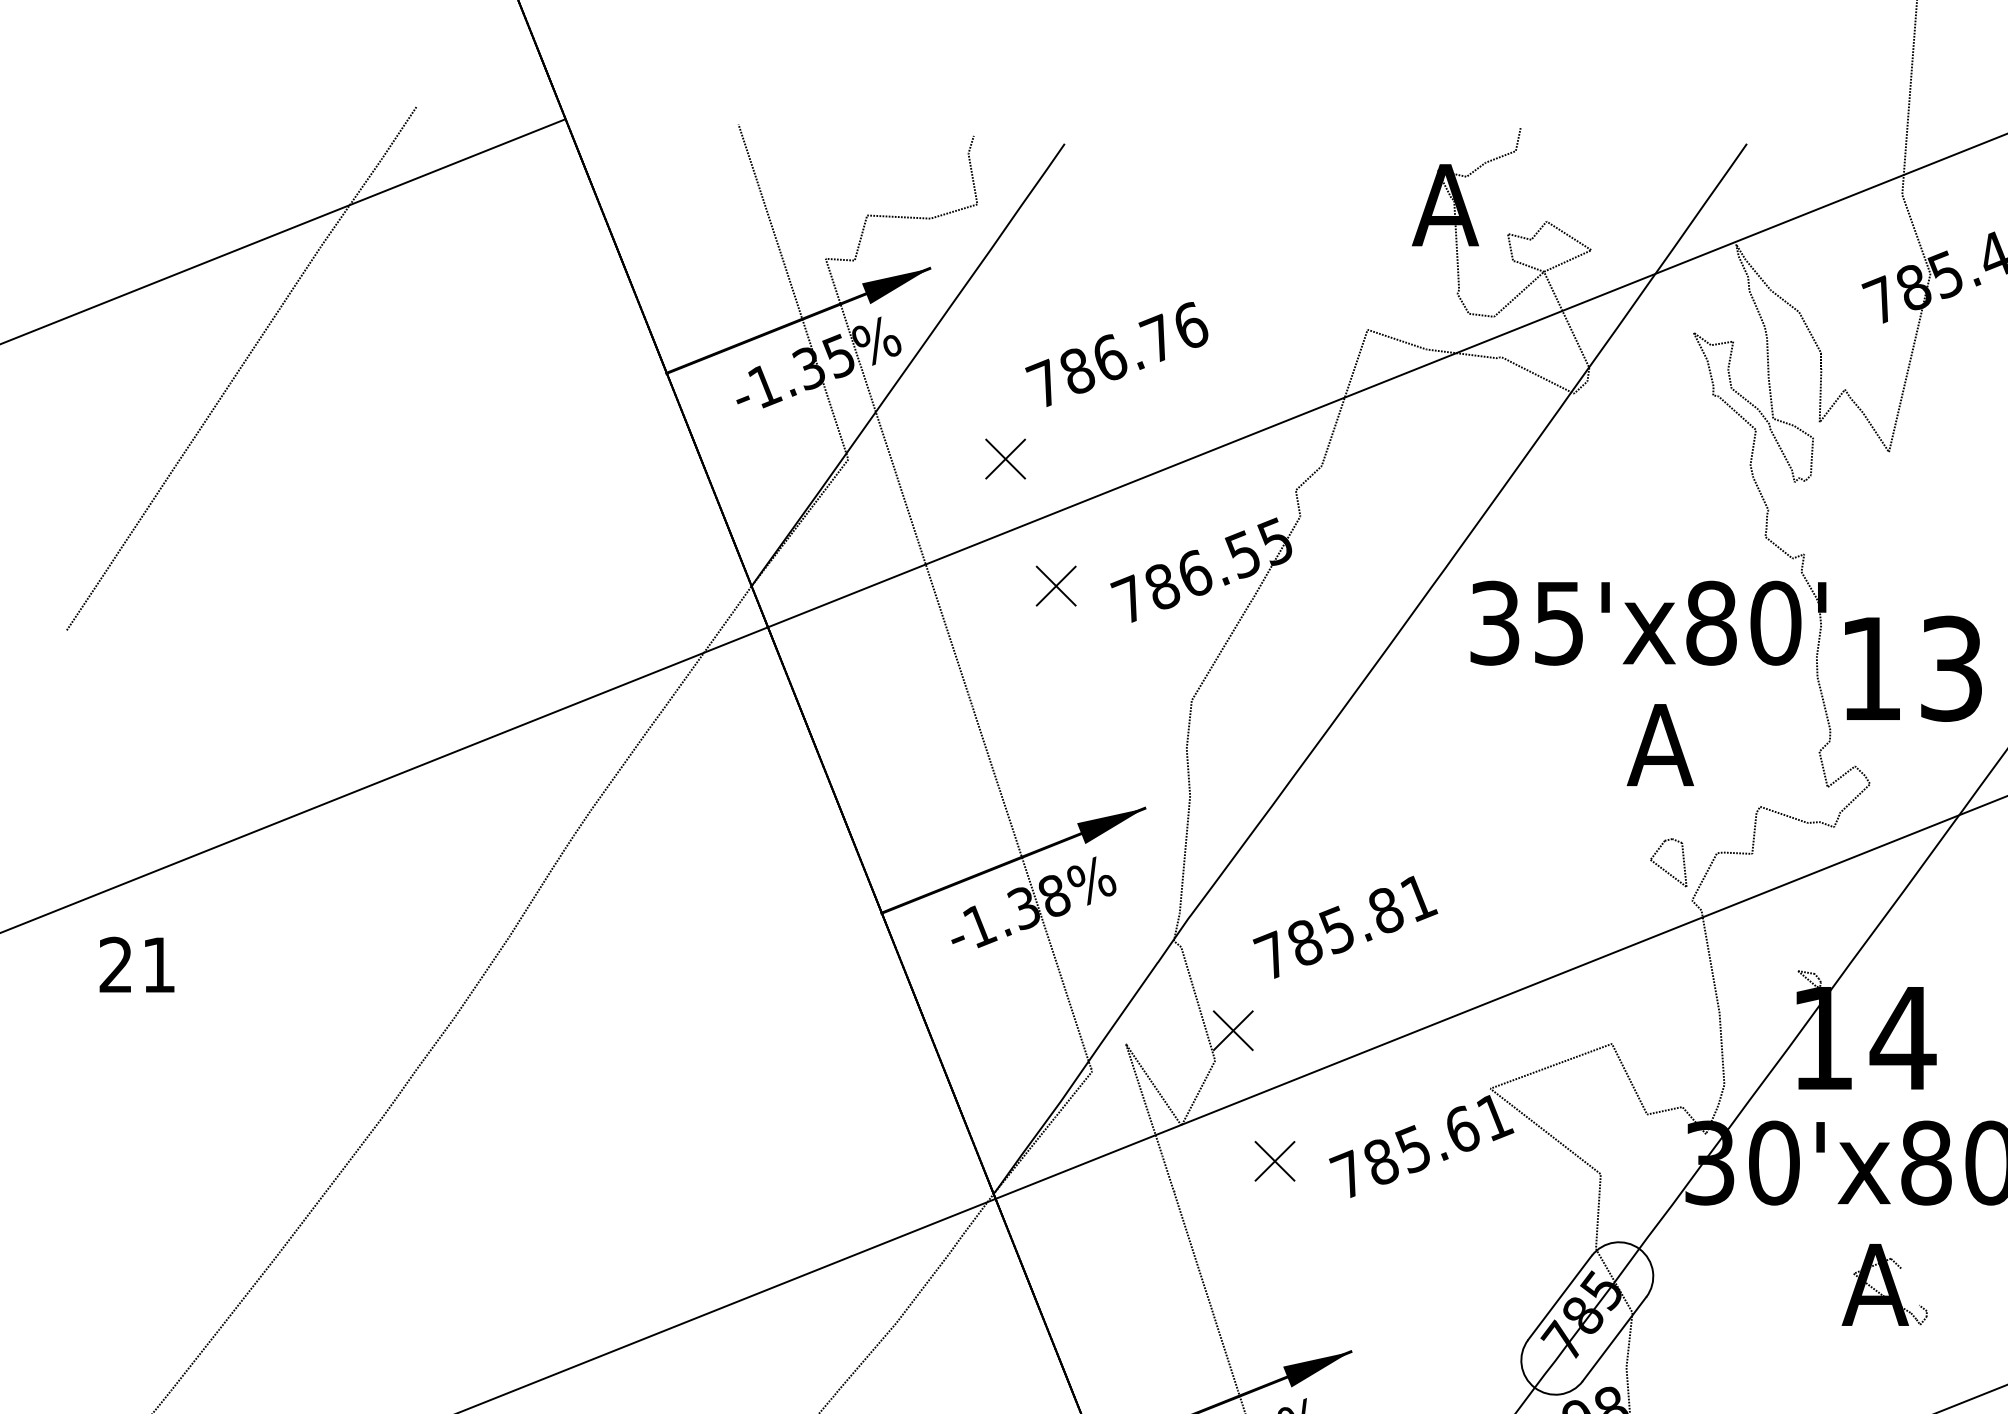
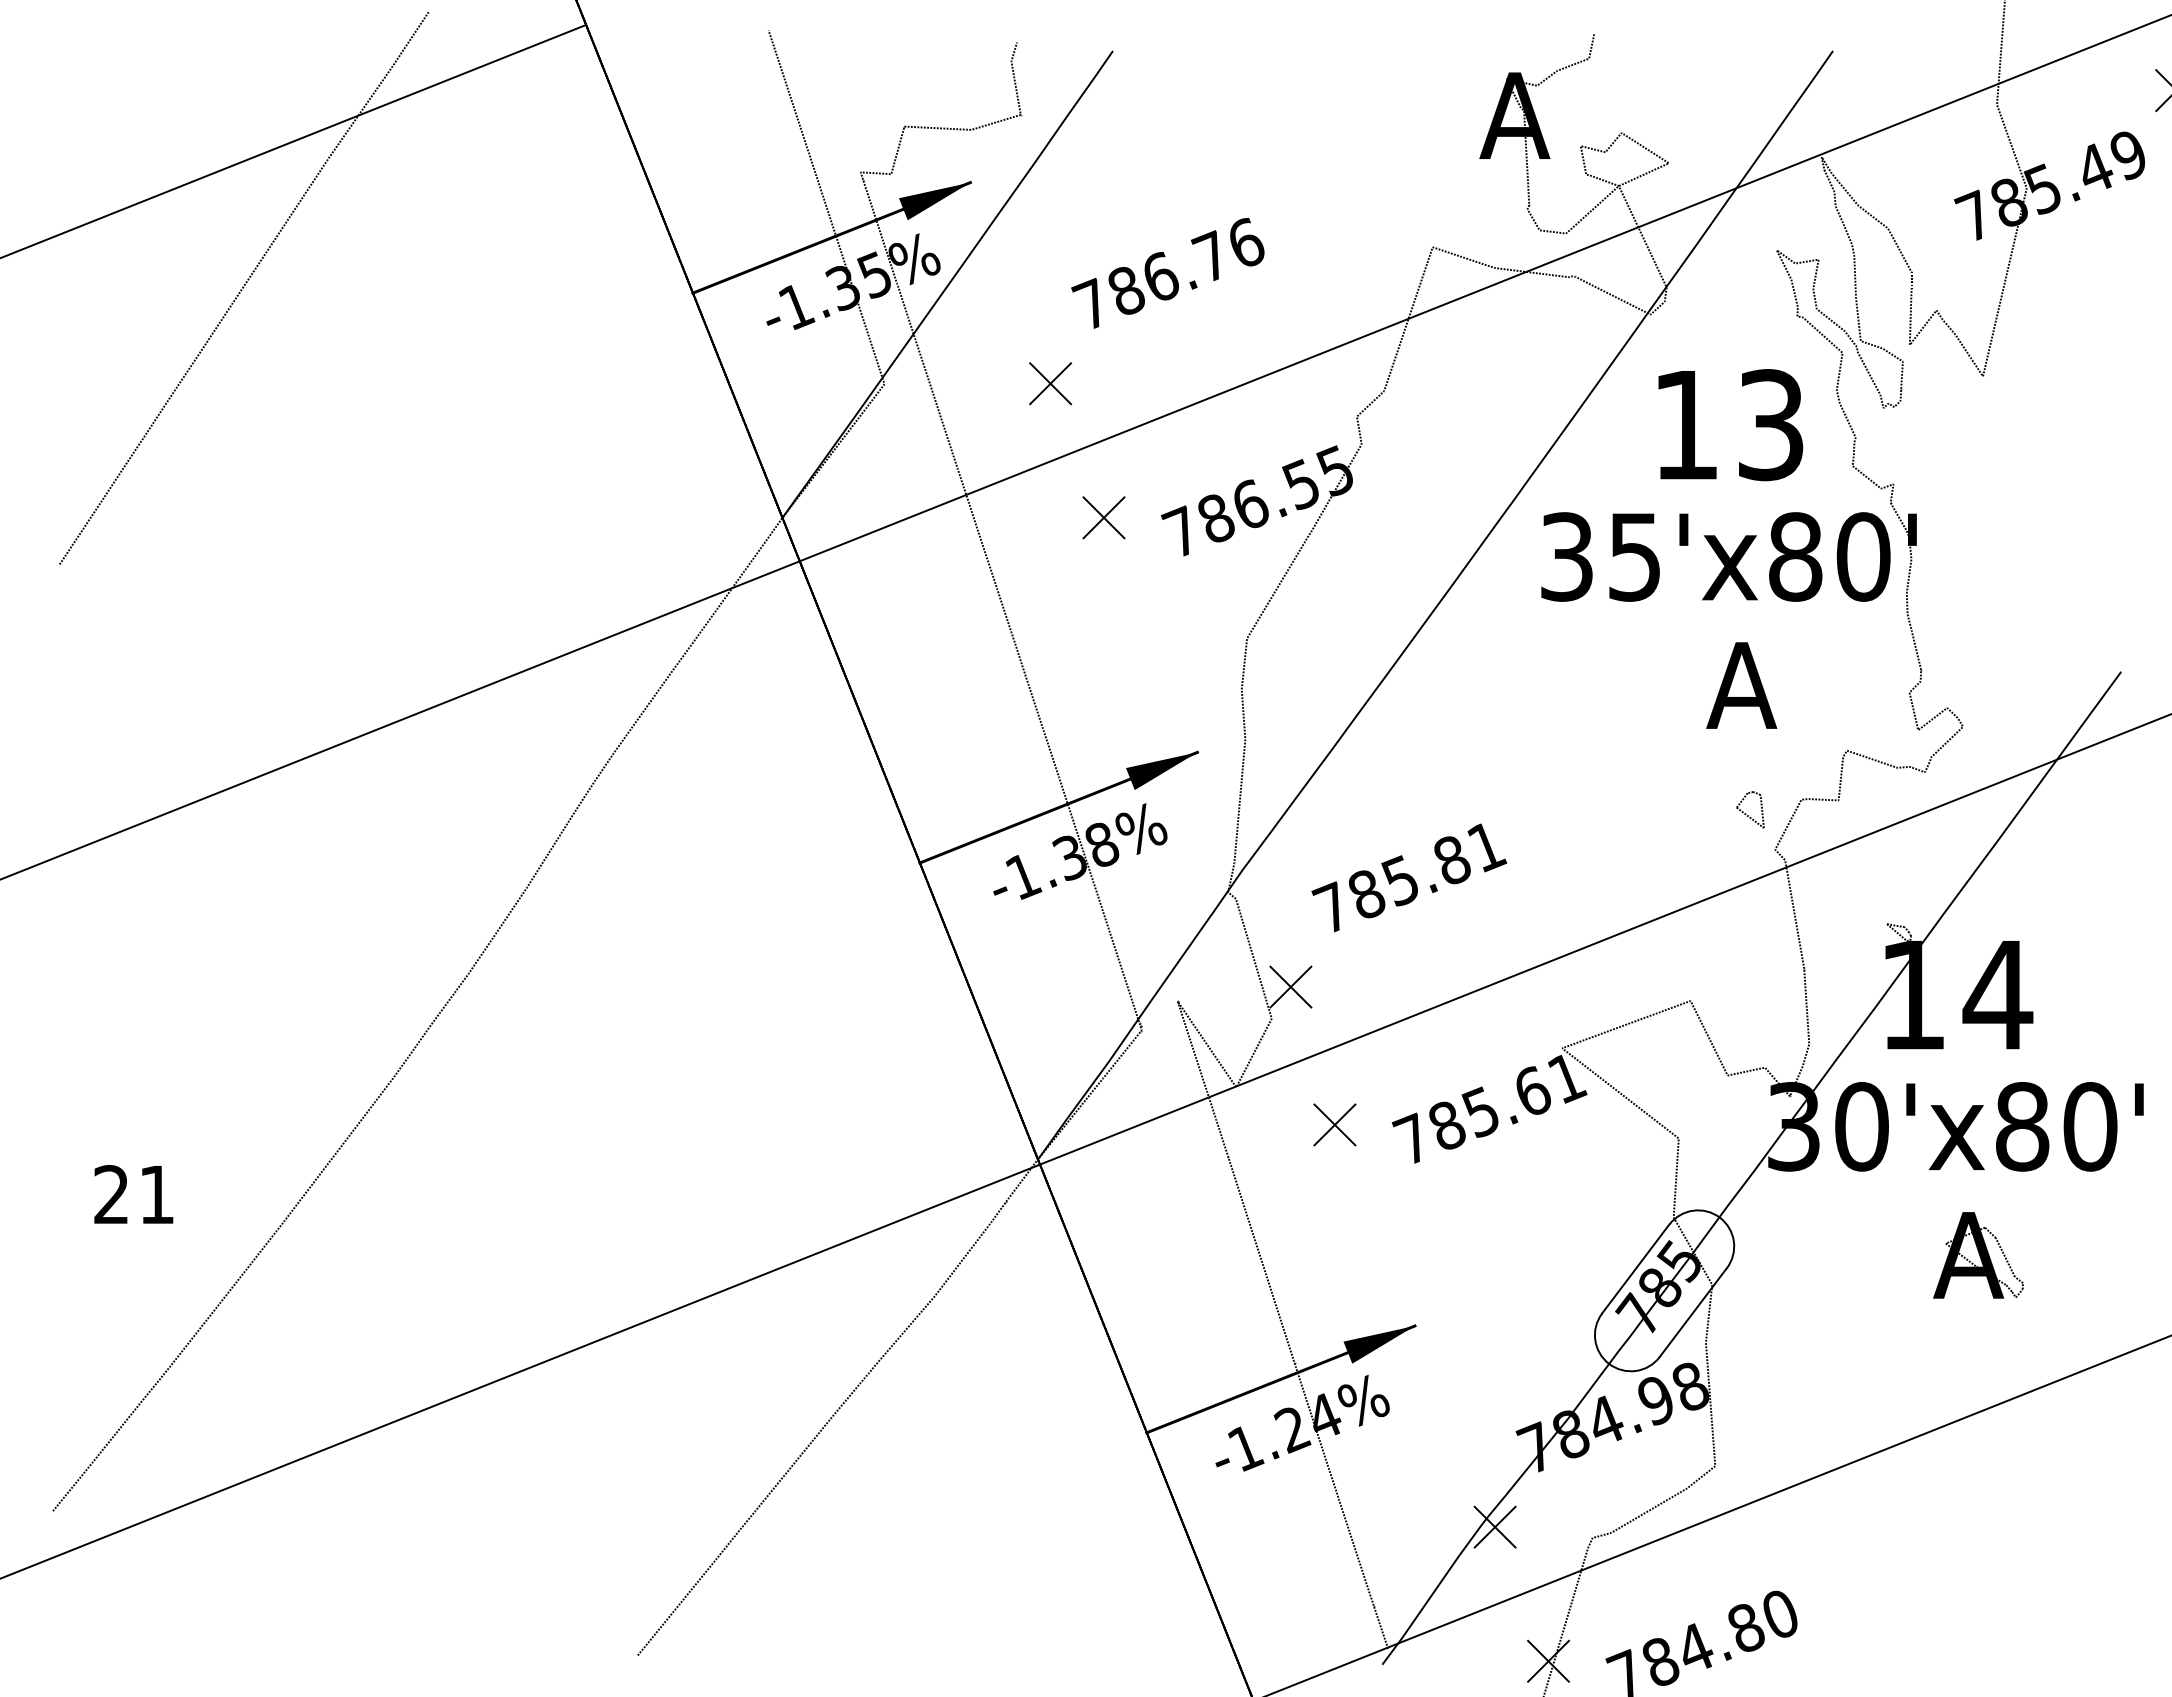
text: (1913, 669) -> (1730, 425), moved
part: (1668, 862) -> (1750, 809), size x0.71
text: (136, 964) -> (133, 1194), moved
line: (1909, 1286) -> (2004, 1257), added

